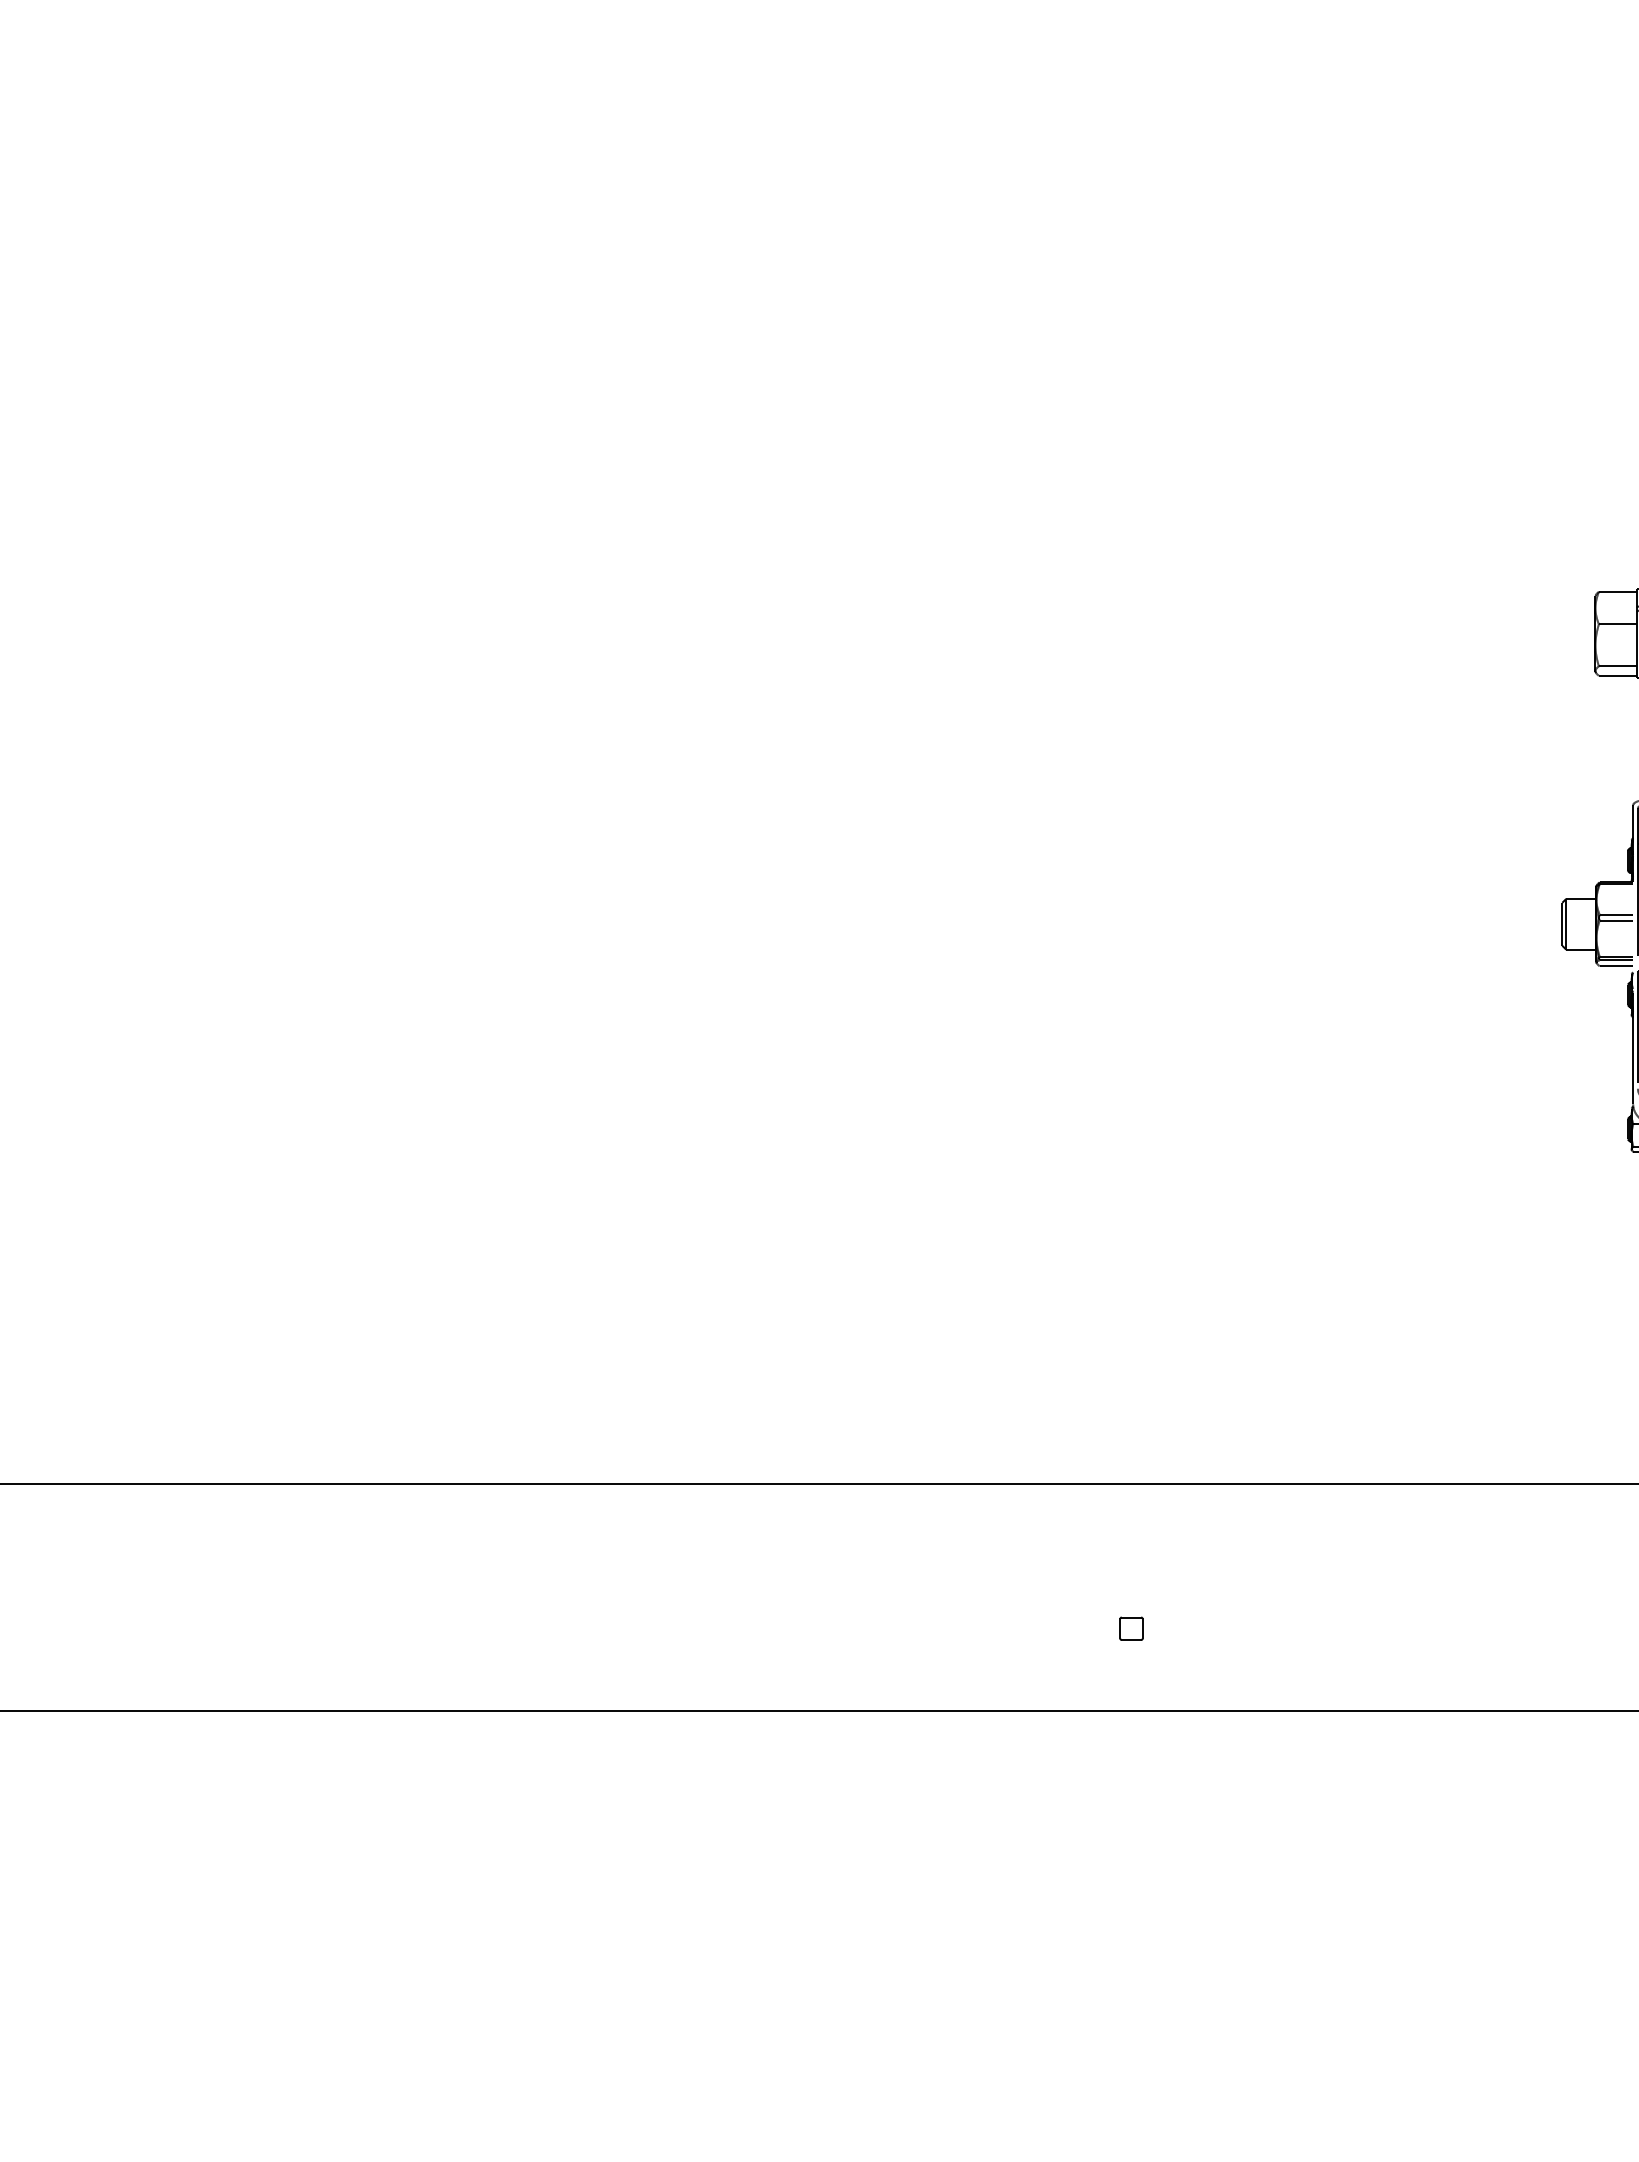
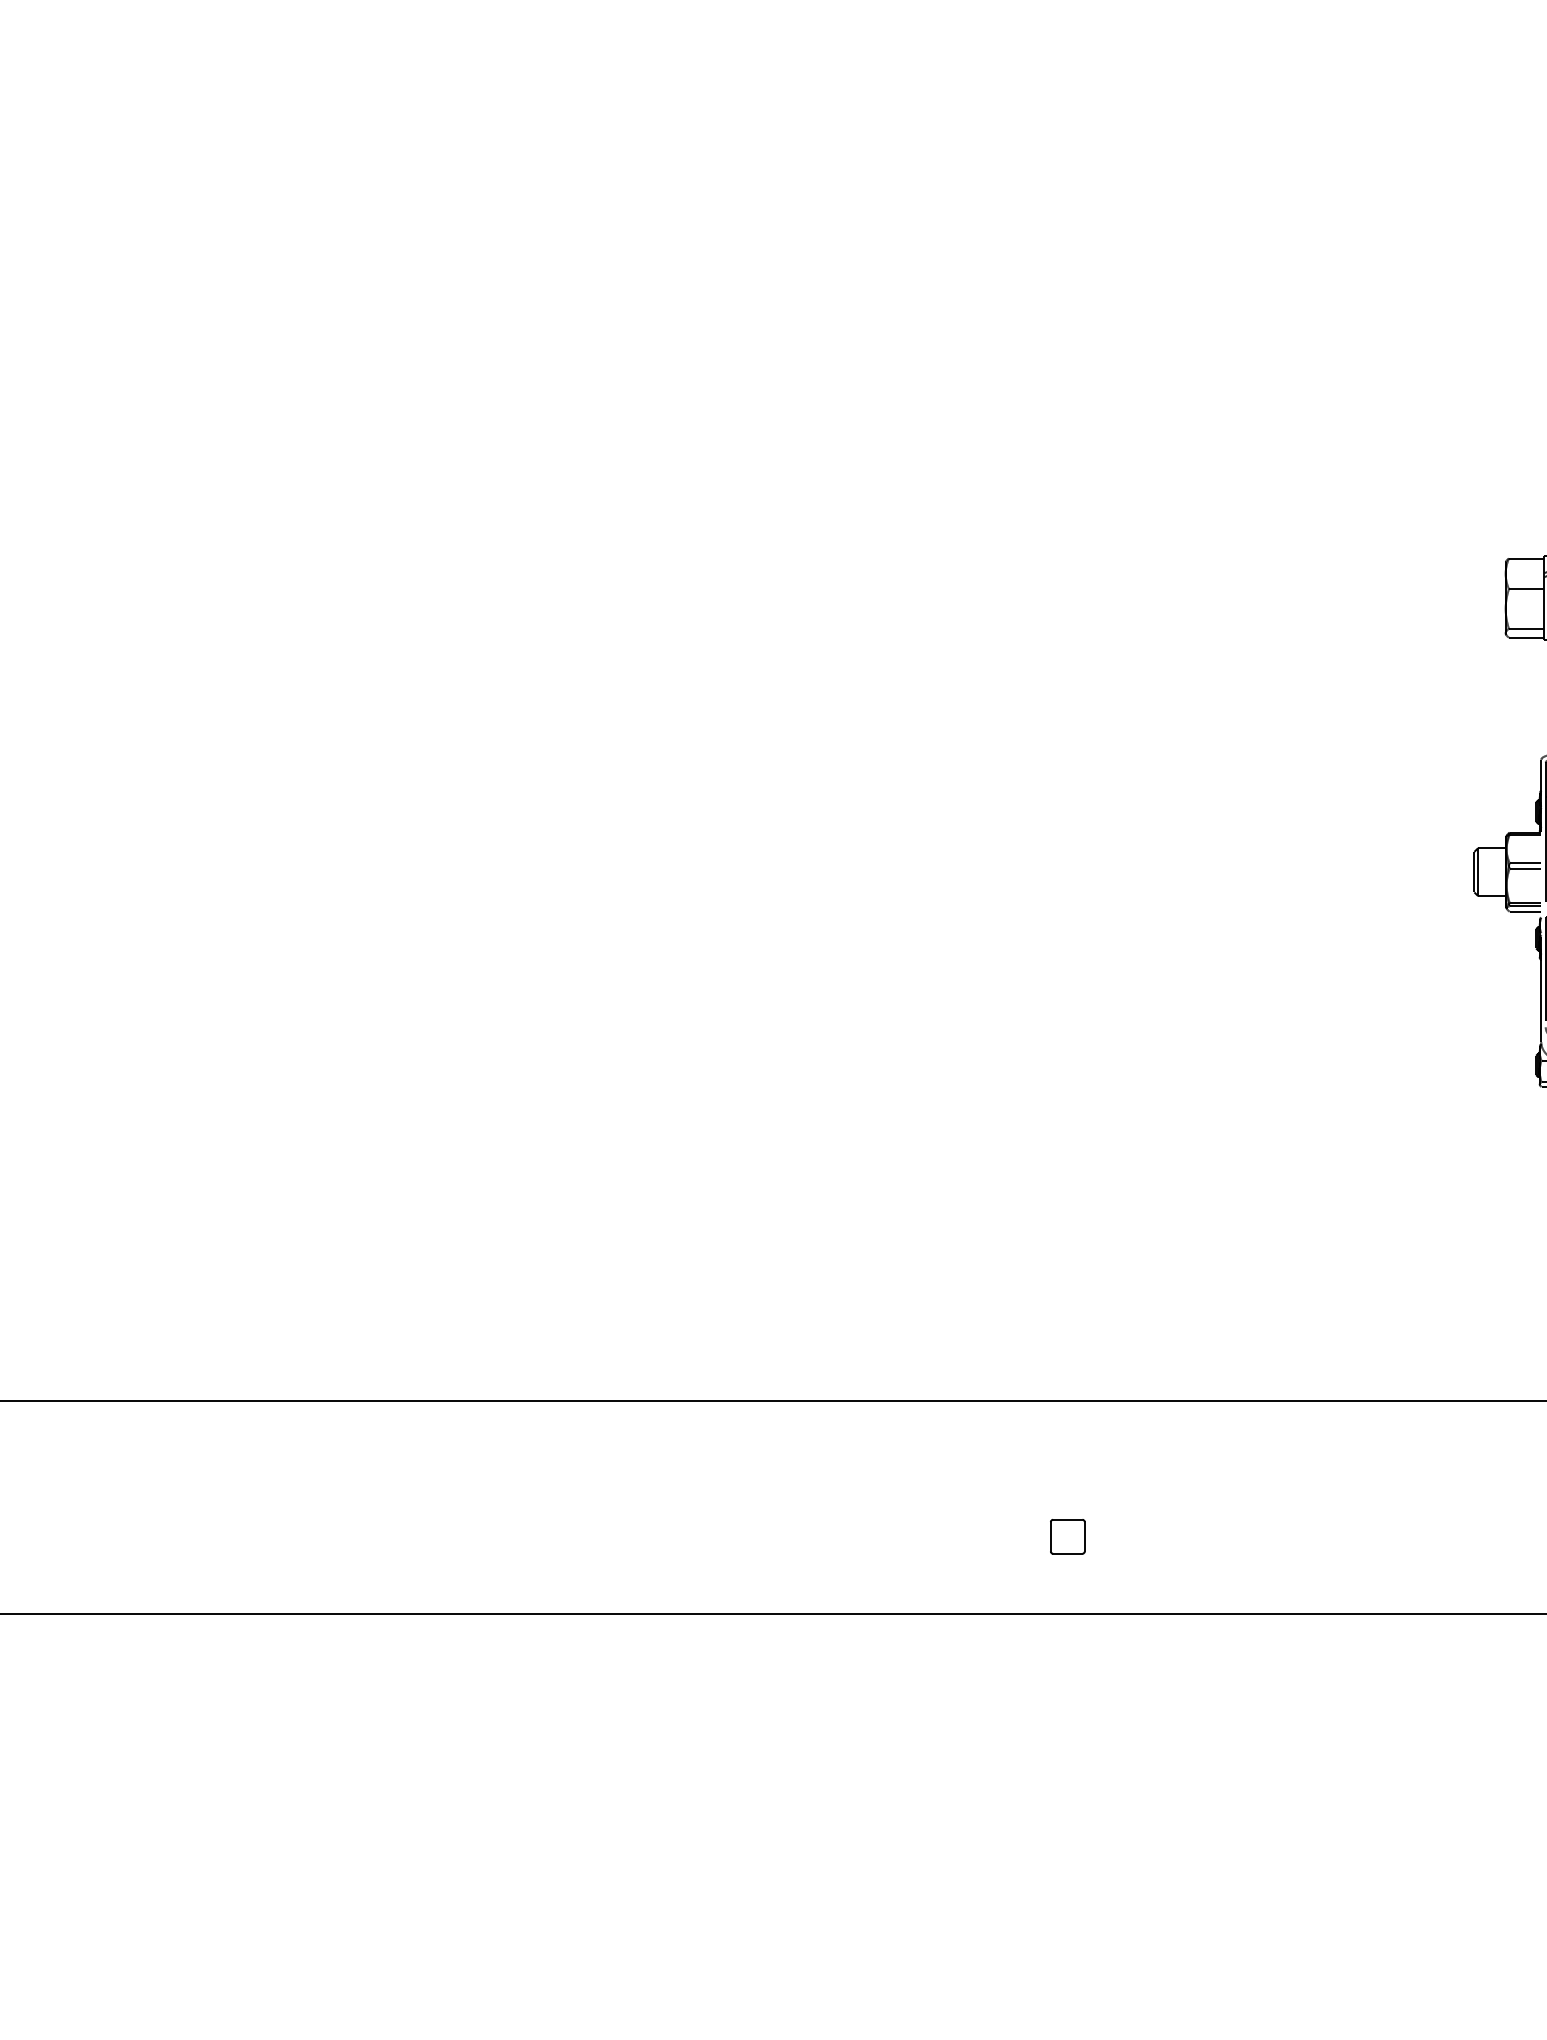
part: (1131, 1628) -> (1067, 1536), size x1.6

